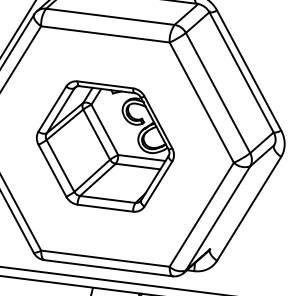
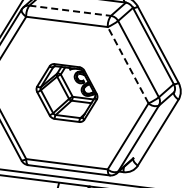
line: (110, 16) -> (70, 10), solid -> dashed
line: (200, 101) -> (127, 64), solid -> dashed
part: (104, 145) -> (66, 92), size x0.7

